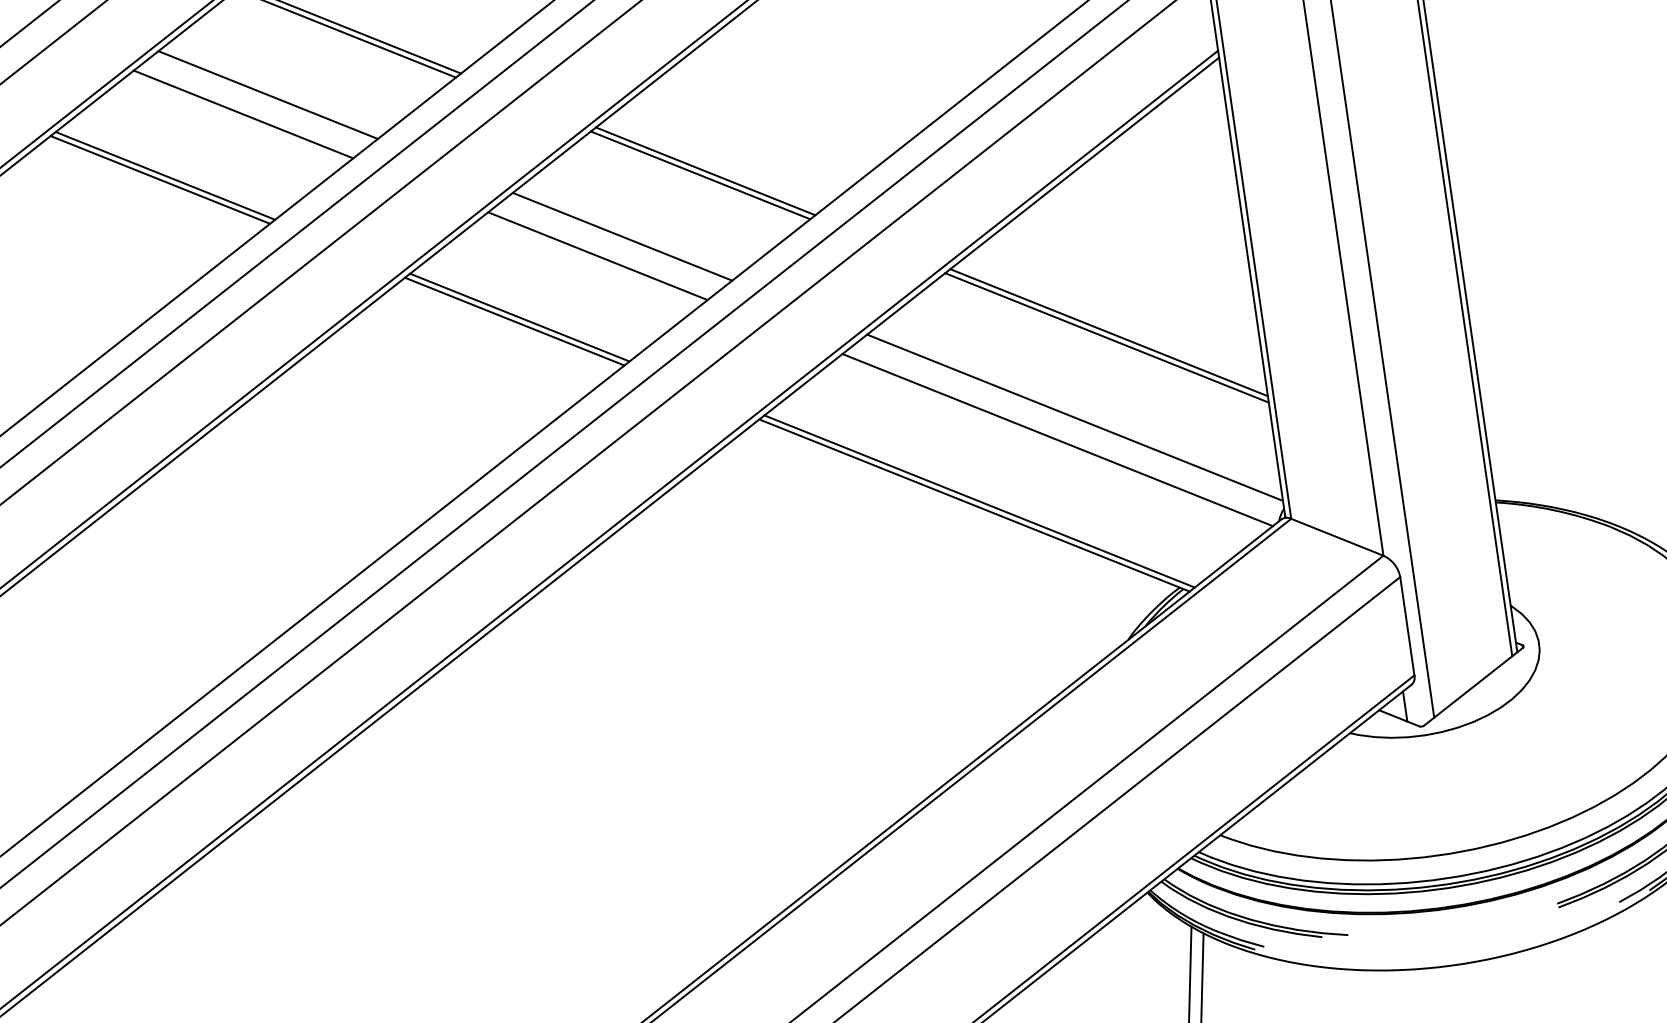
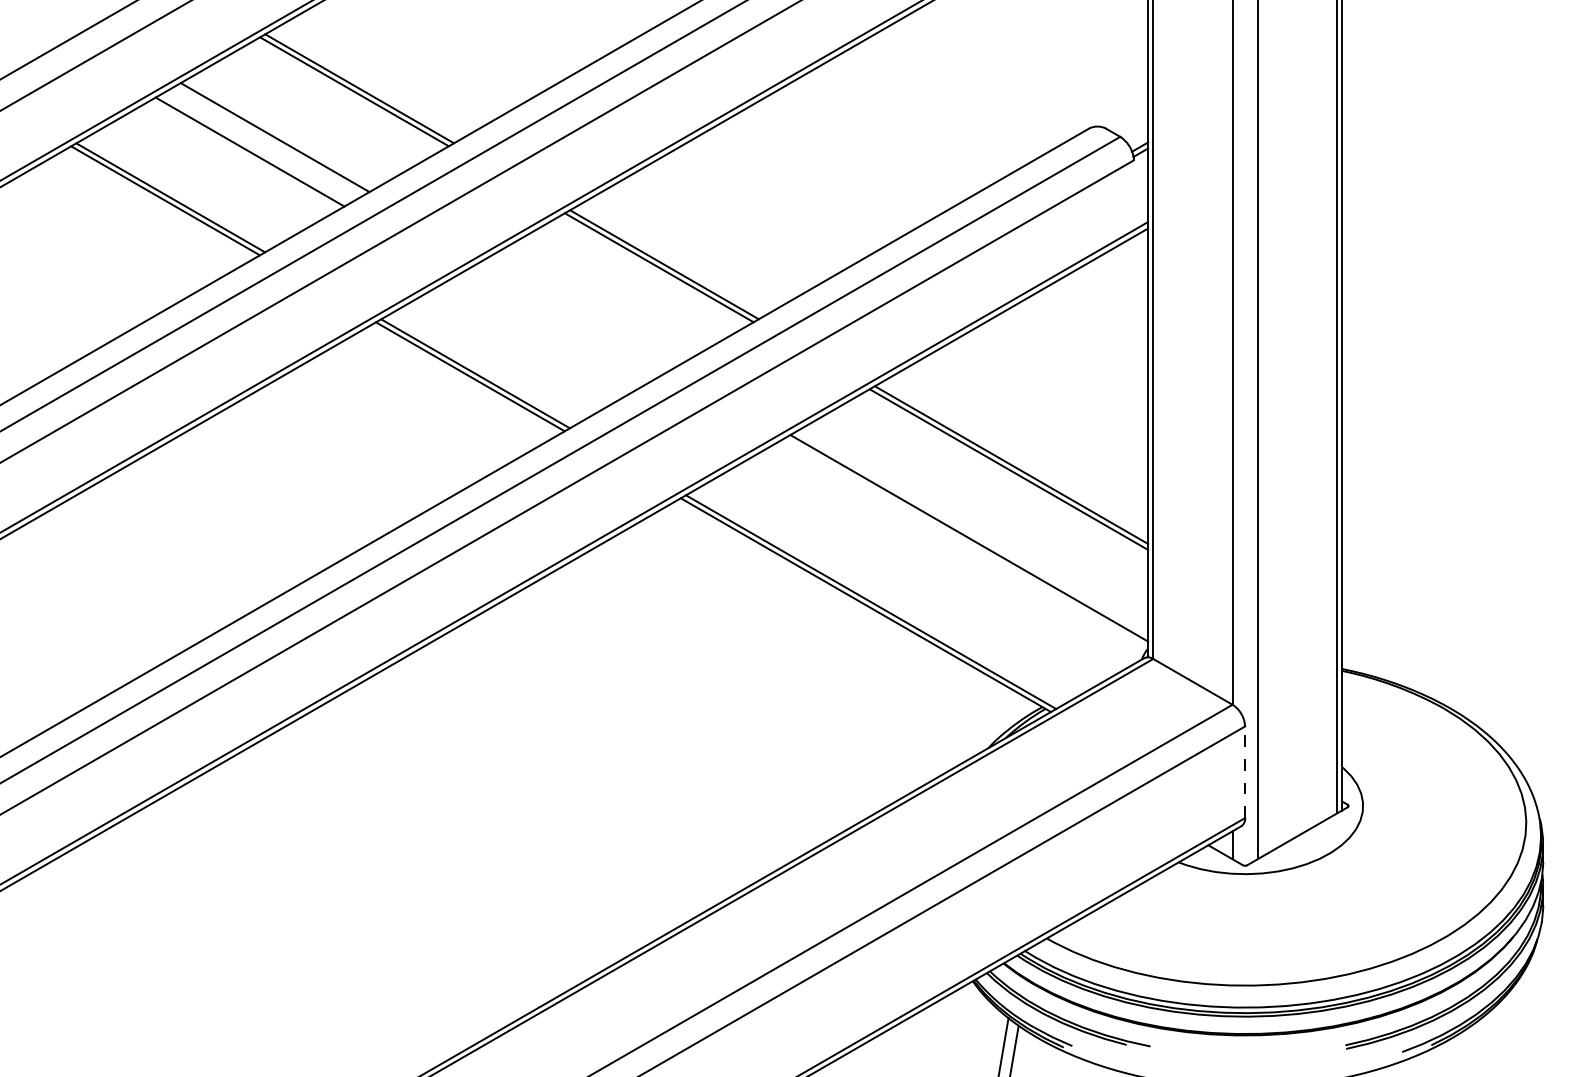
line: (622, 236) -> (579, 313), removed
line: (597, 255) -> (554, 327), removed
line: (1057, 440) -> (950, 556), removed
line: (1407, 626) -> (1245, 772), solid -> dashed

